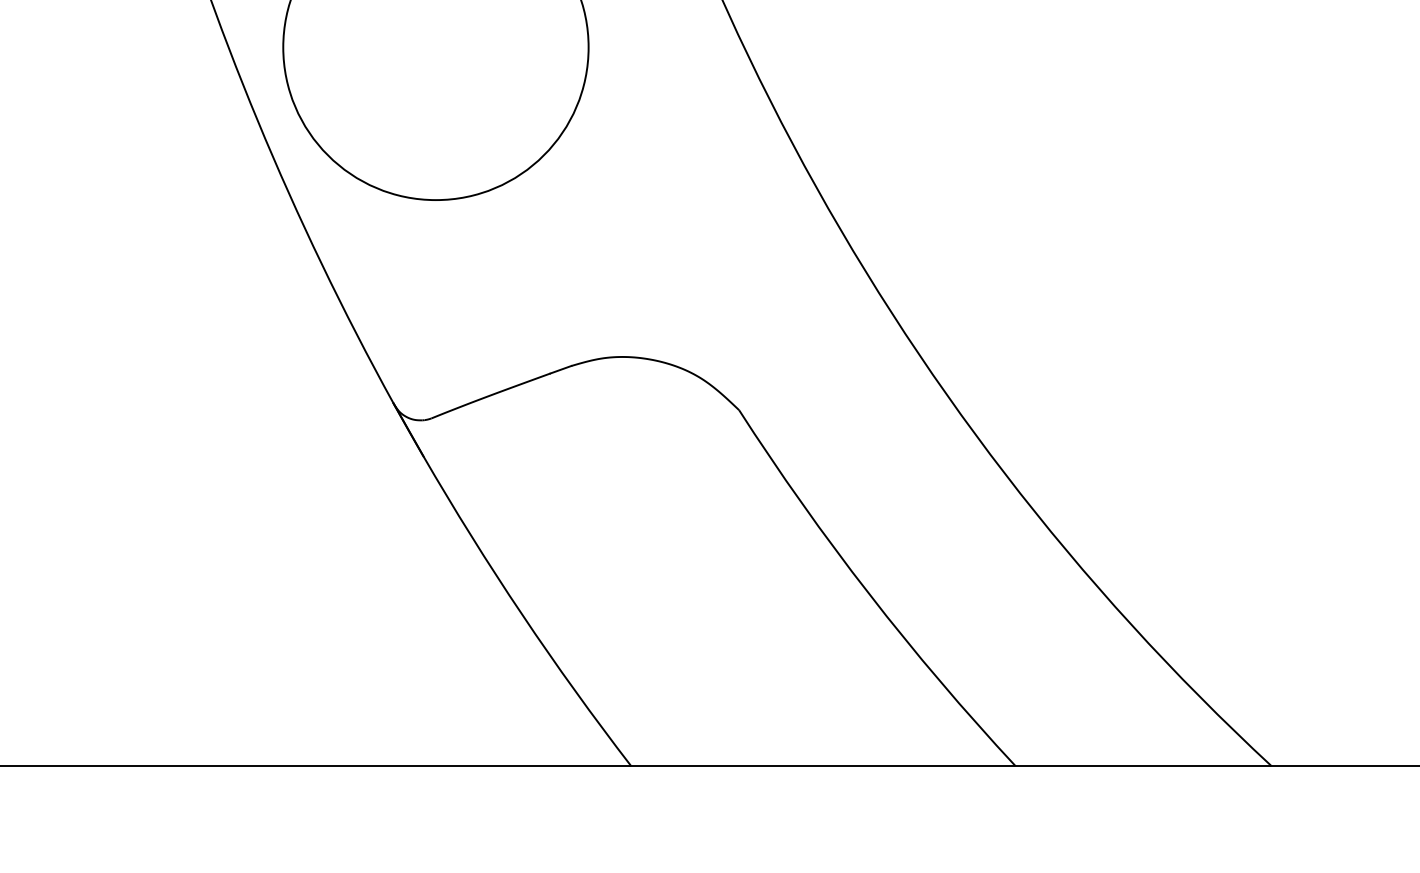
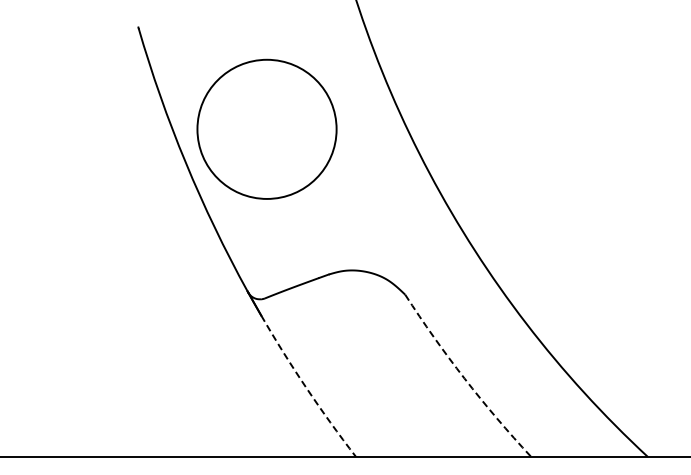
arc: (869, 594) -> (464, 378), solid -> dashed
arc: (522, 613) -> (306, 387), solid -> dashed

